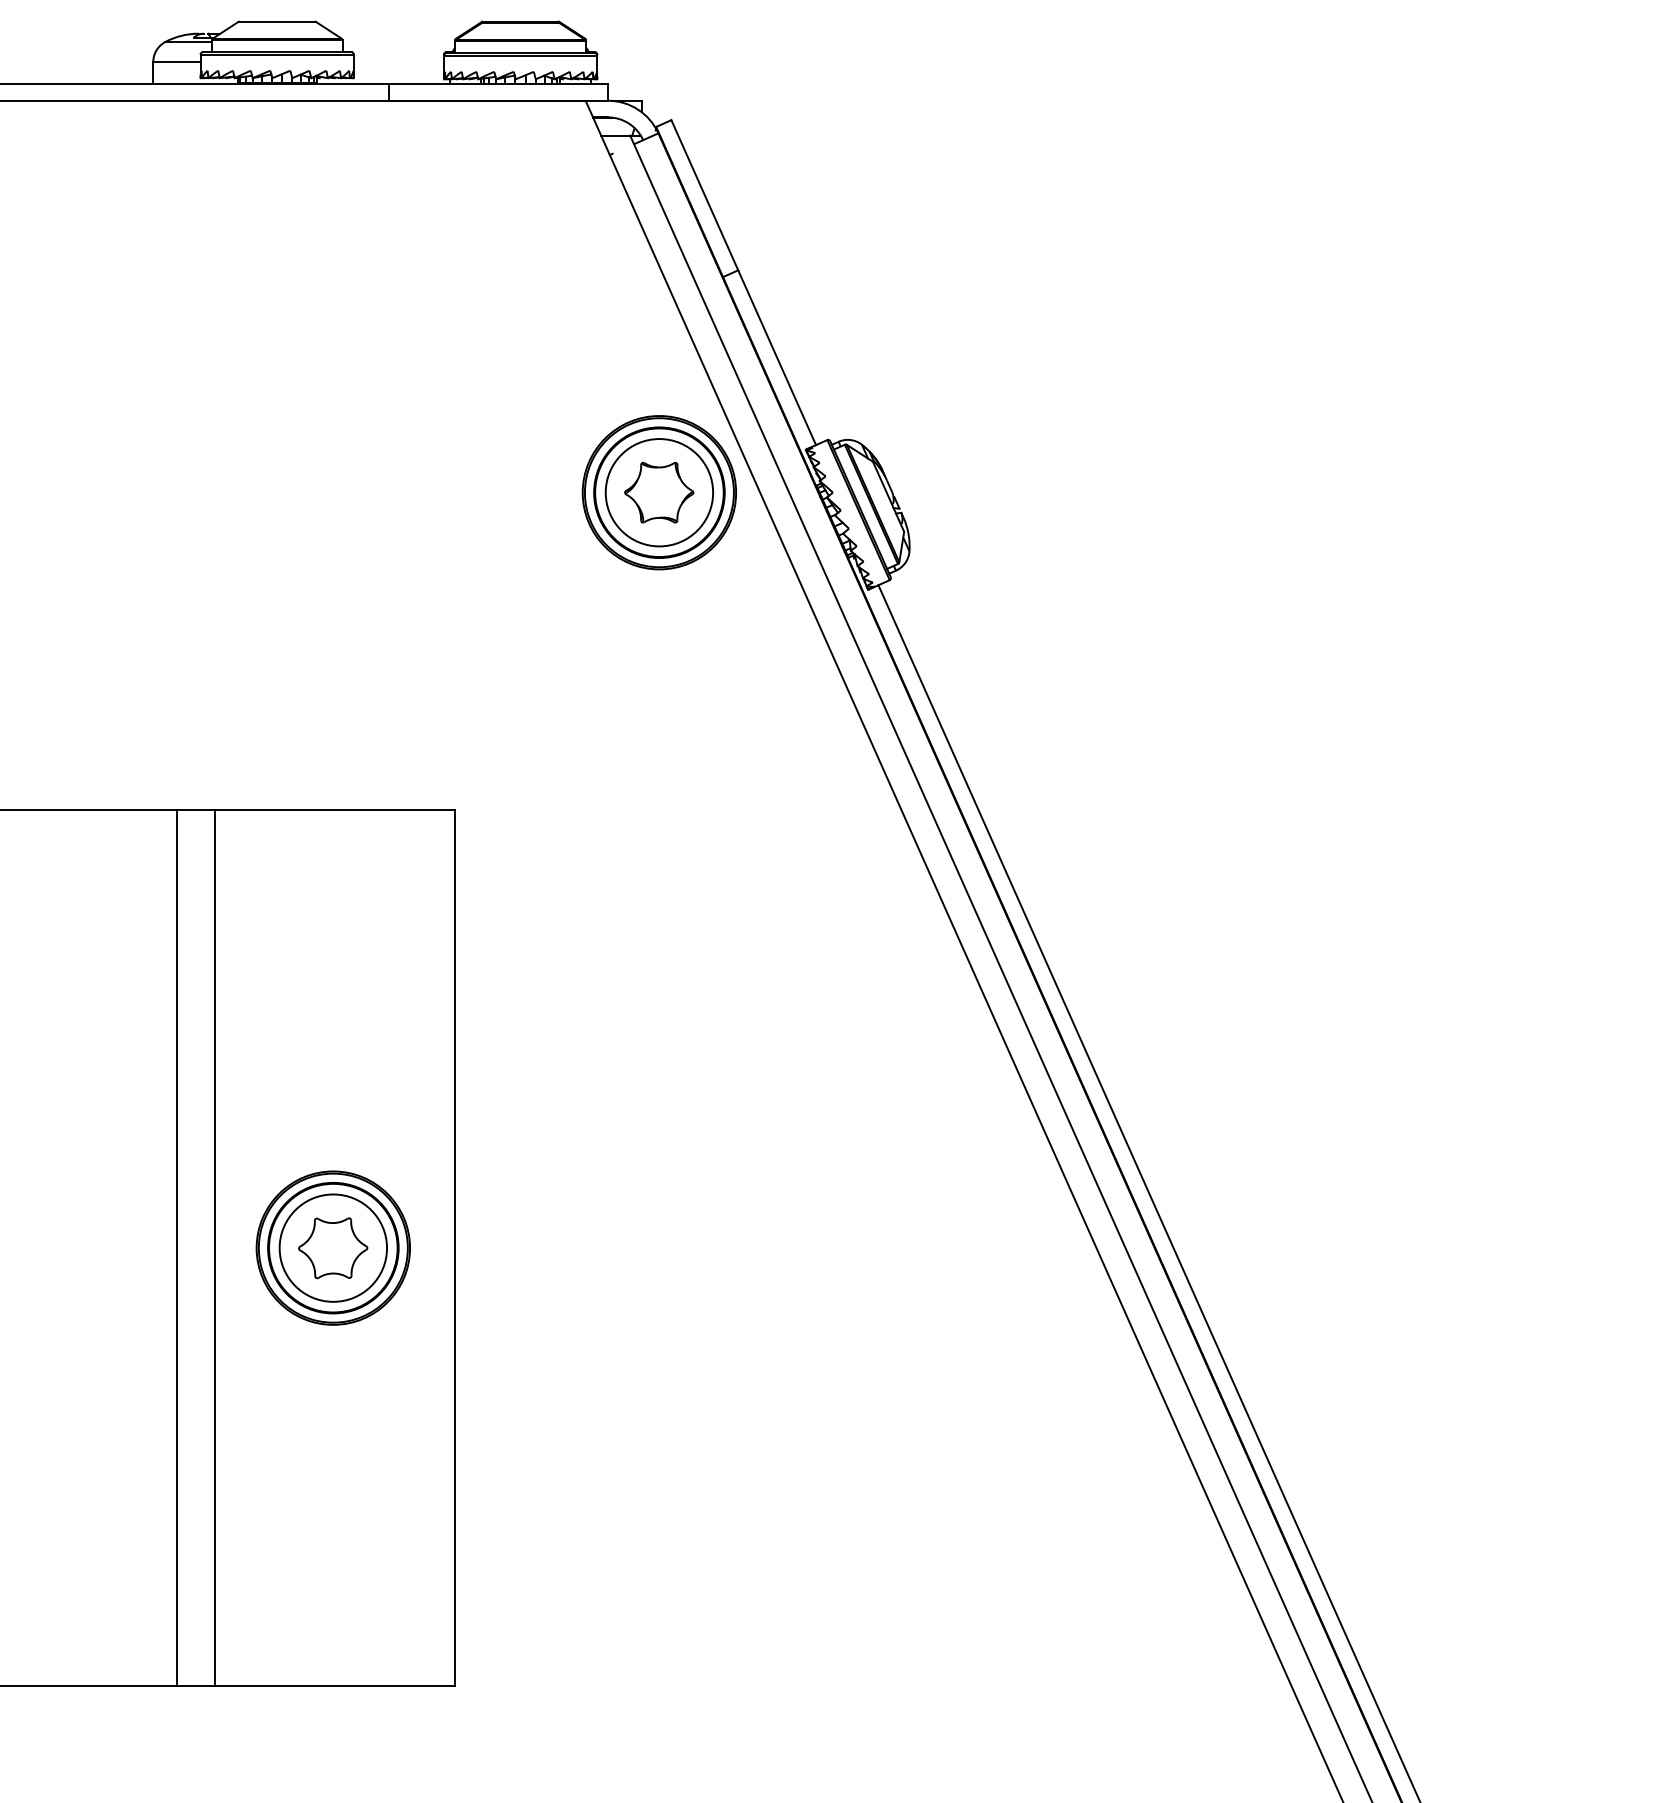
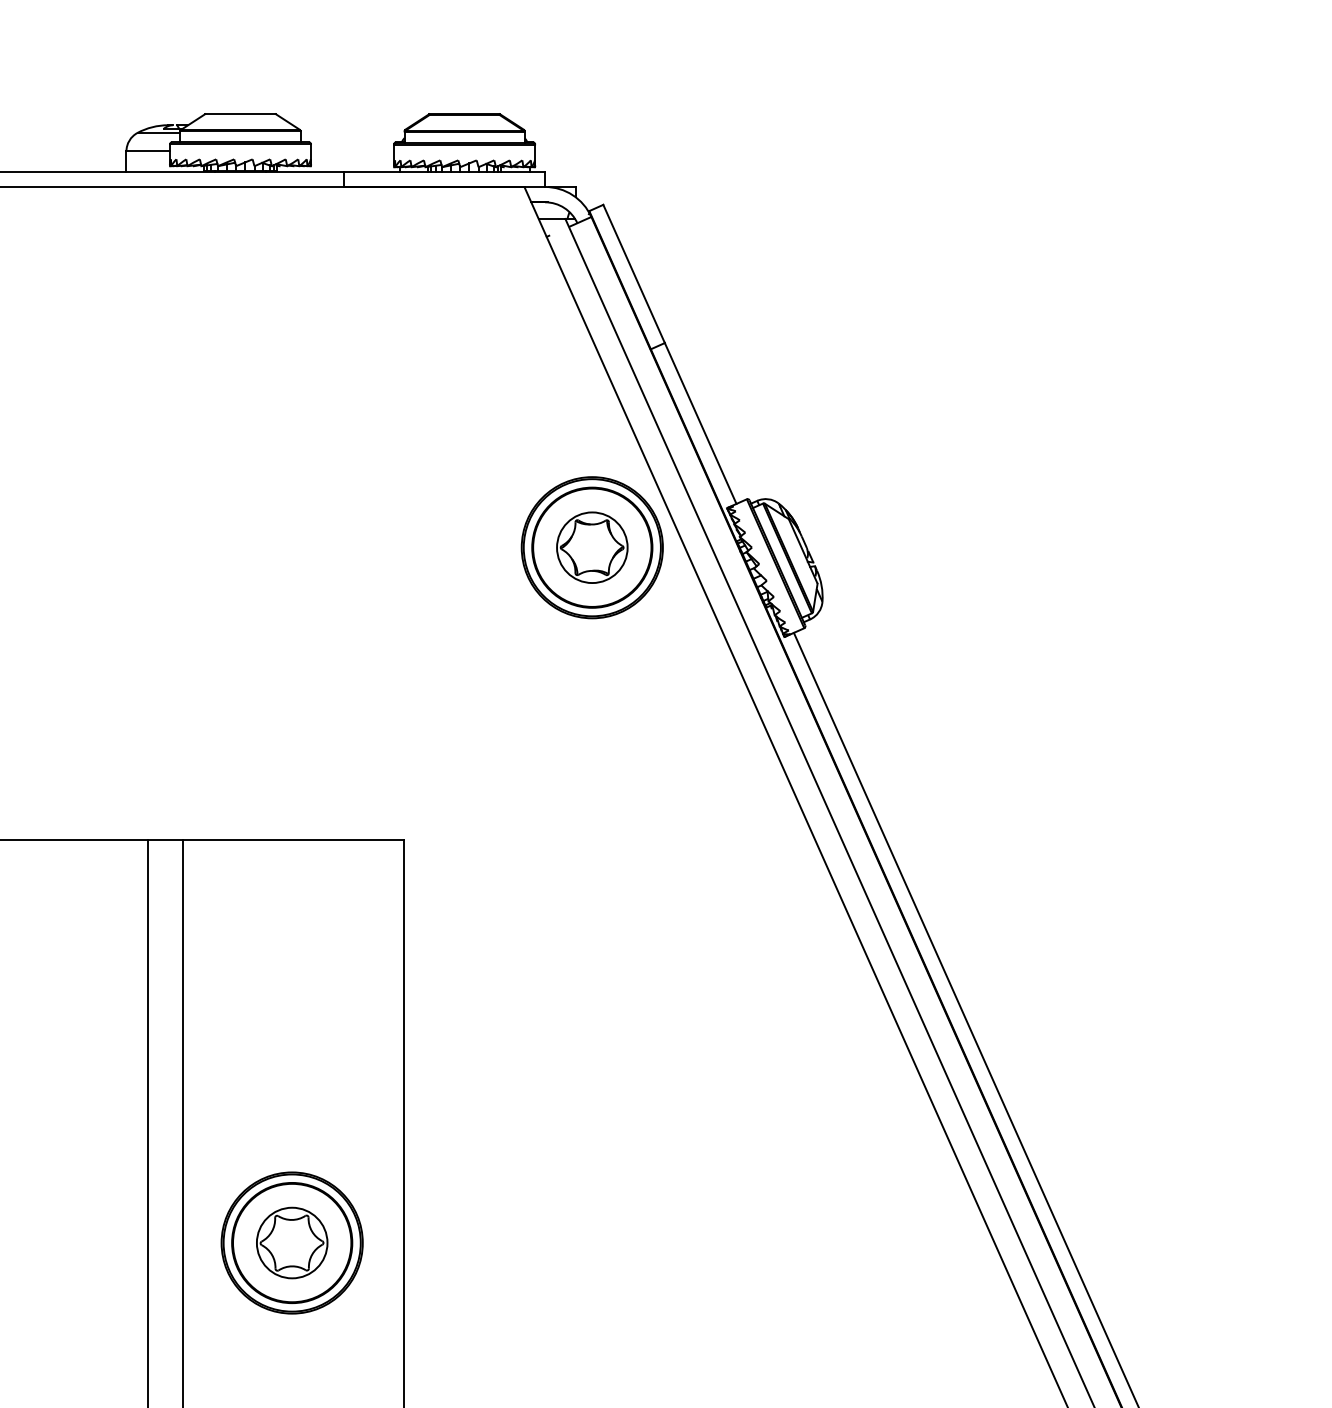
circle: (659, 492) -> (592, 547), size x0.71
circle: (333, 1247) -> (292, 1242), size x0.71

